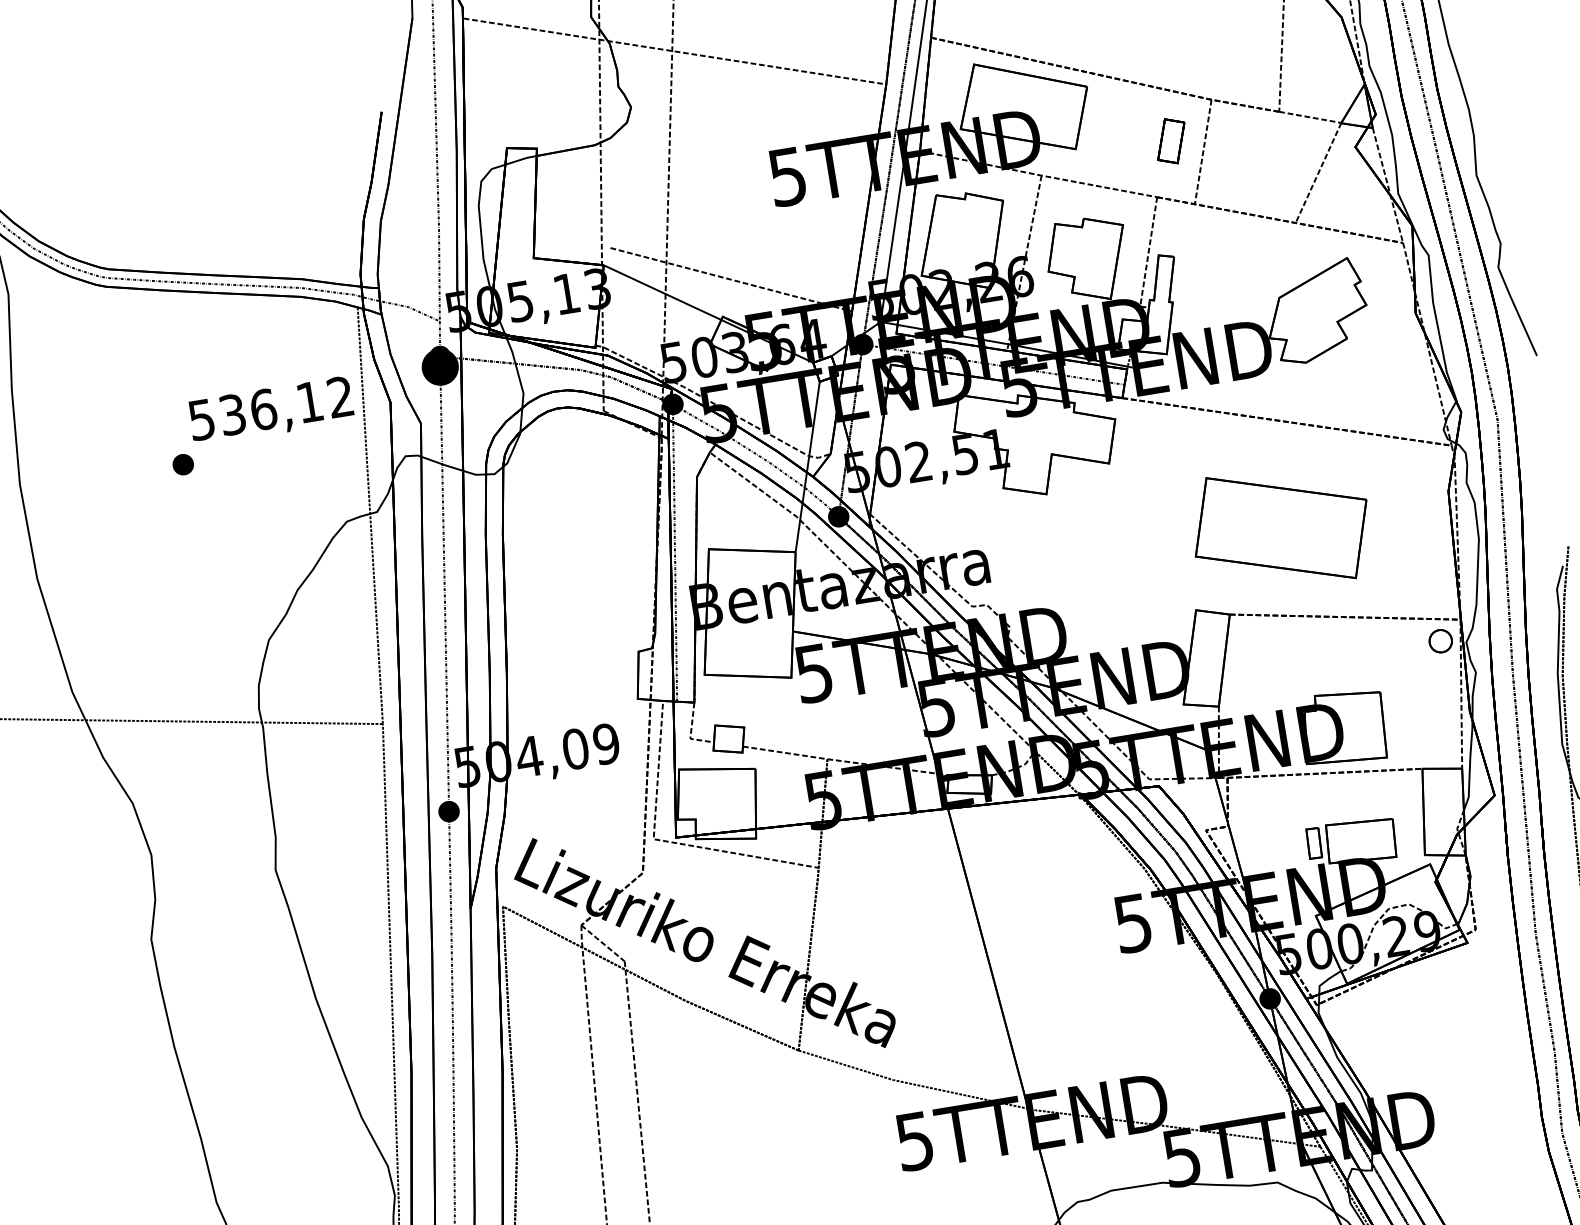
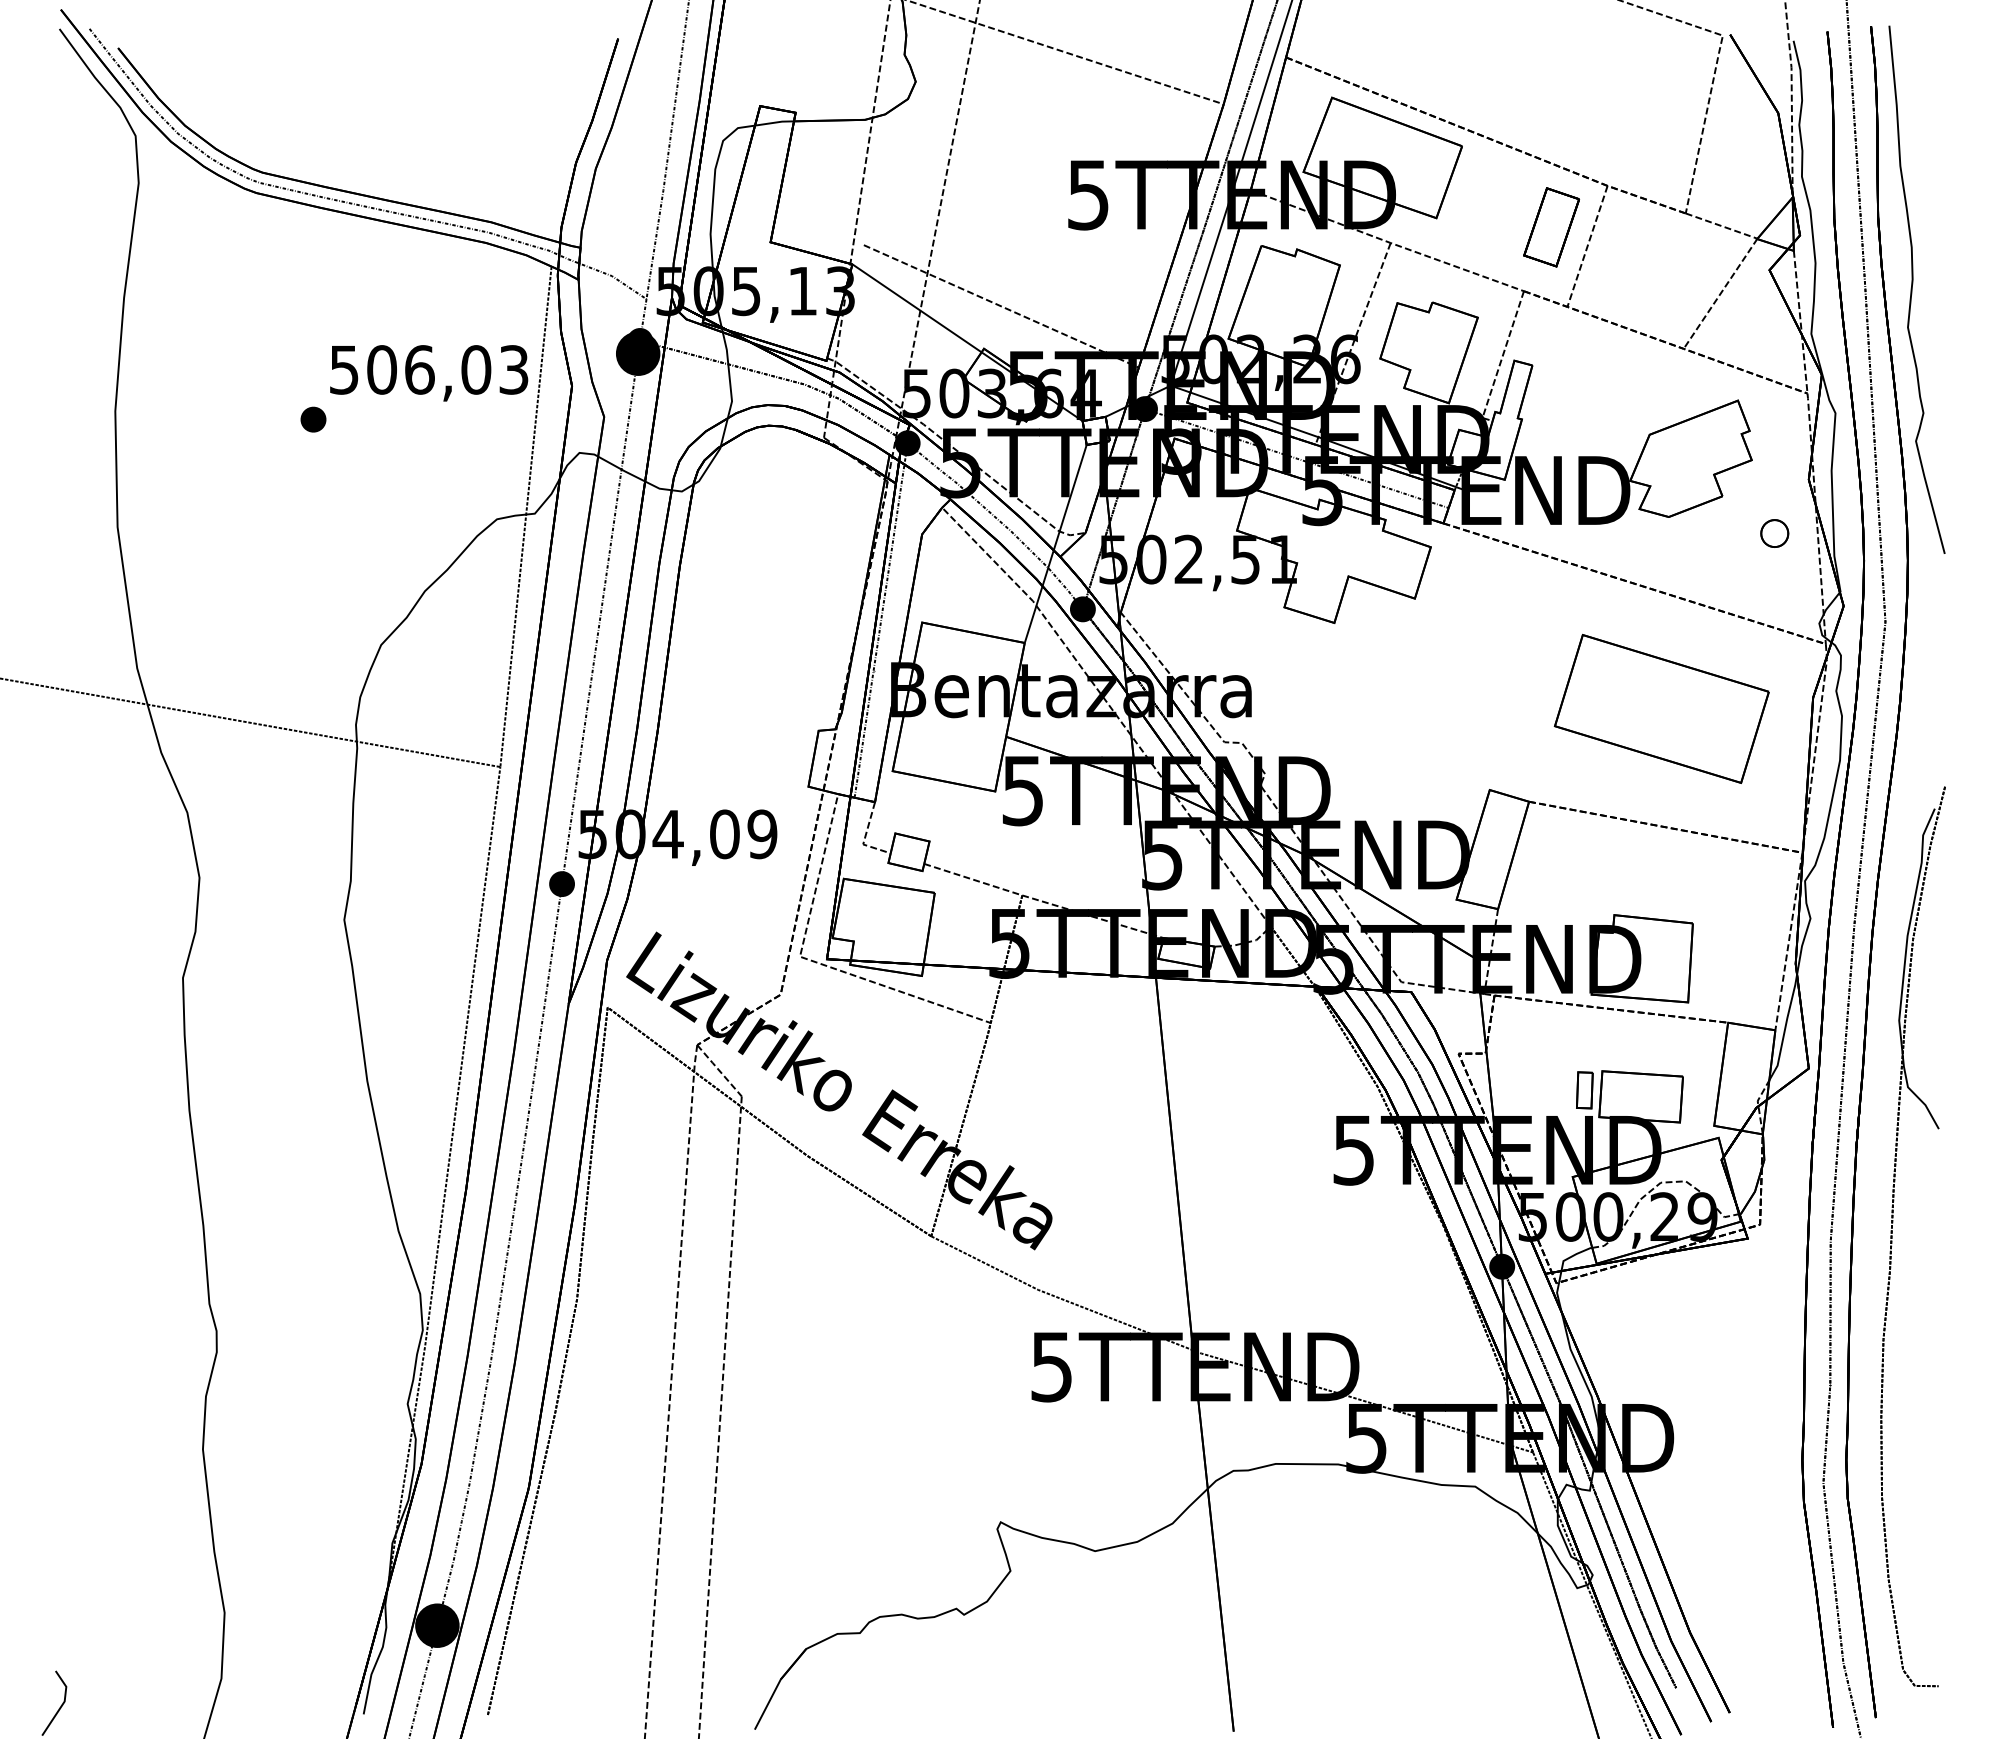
part: (1171, 141) -> (1551, 227), size x1.43
text: (286, 405) -> (447, 369), 536,12 -> 506,03
part: (1280, 527) -> (1661, 708), moved
part: (1440, 641) -> (1774, 533), moved

